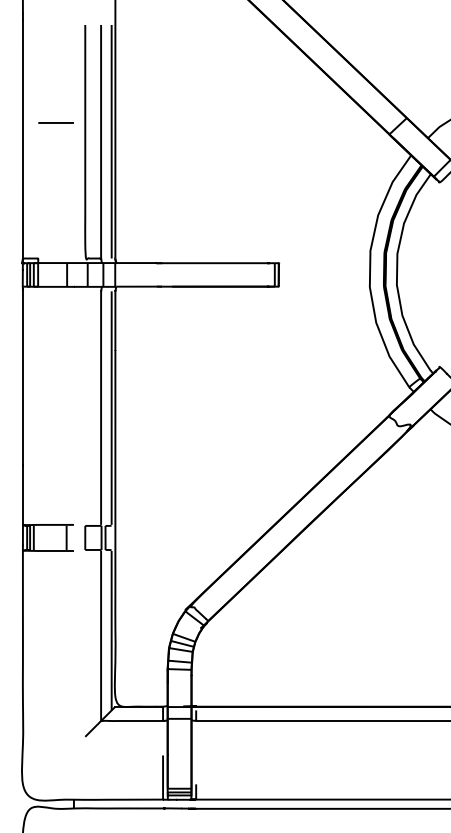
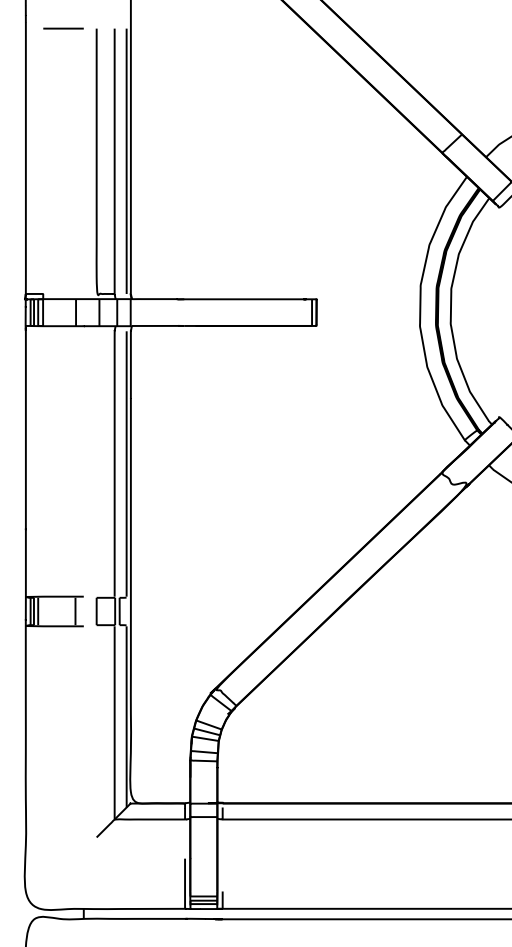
line: (55, 122) -> (62, 28), moved

